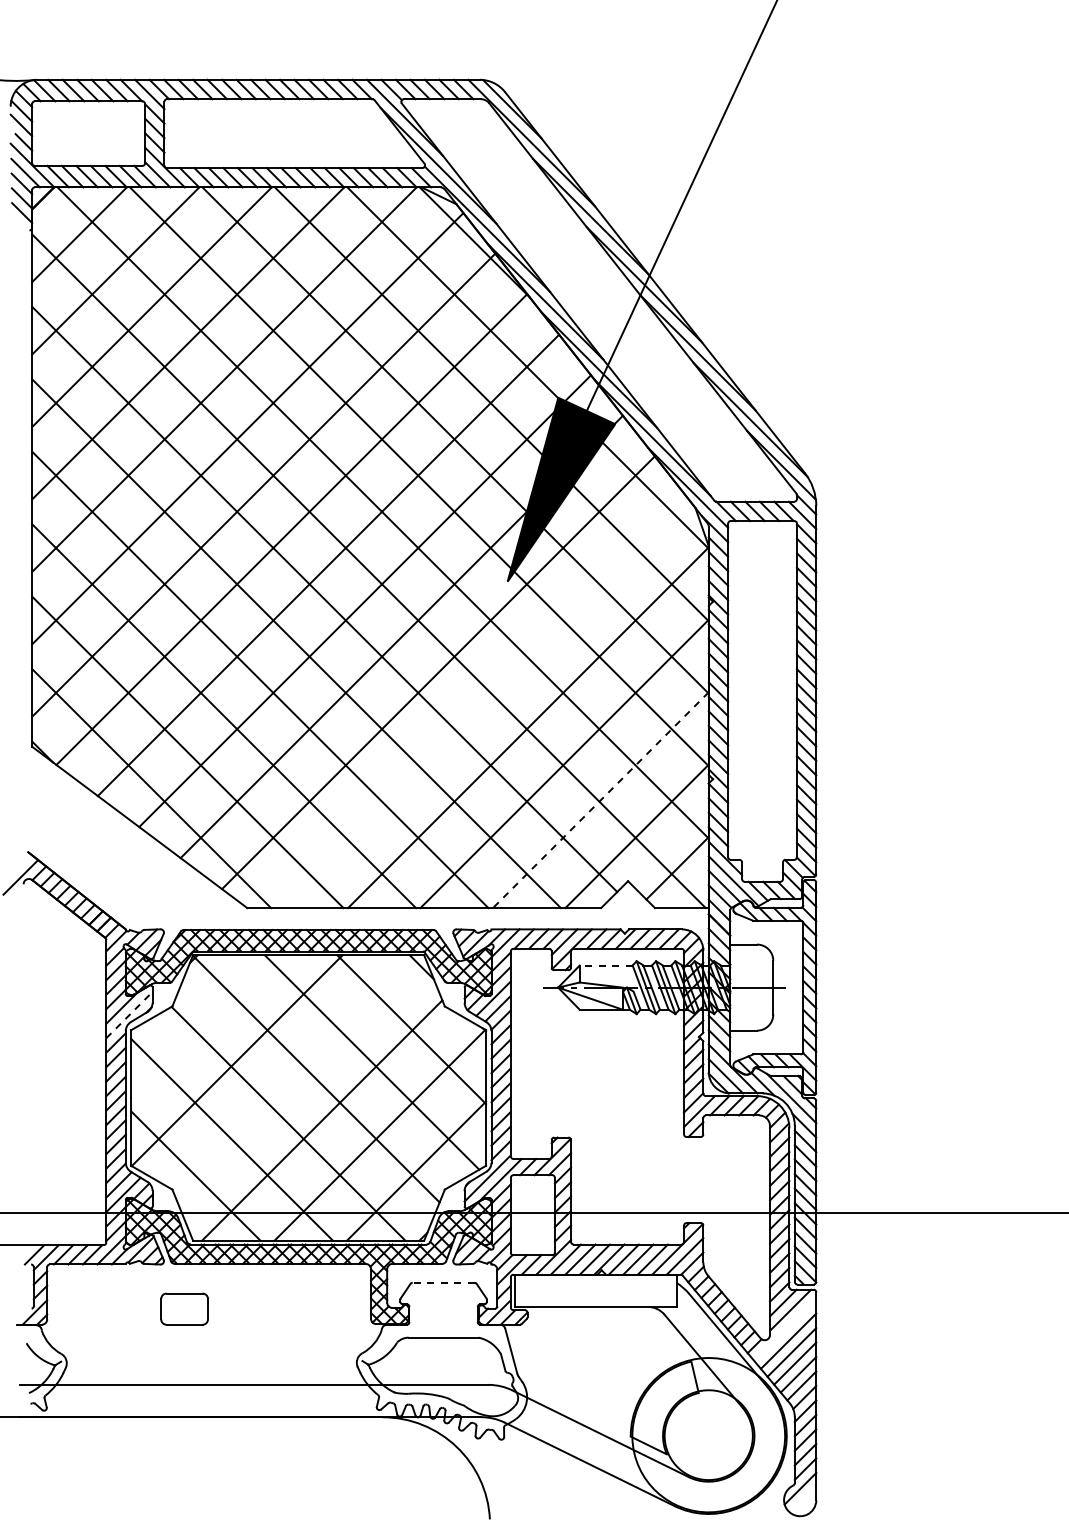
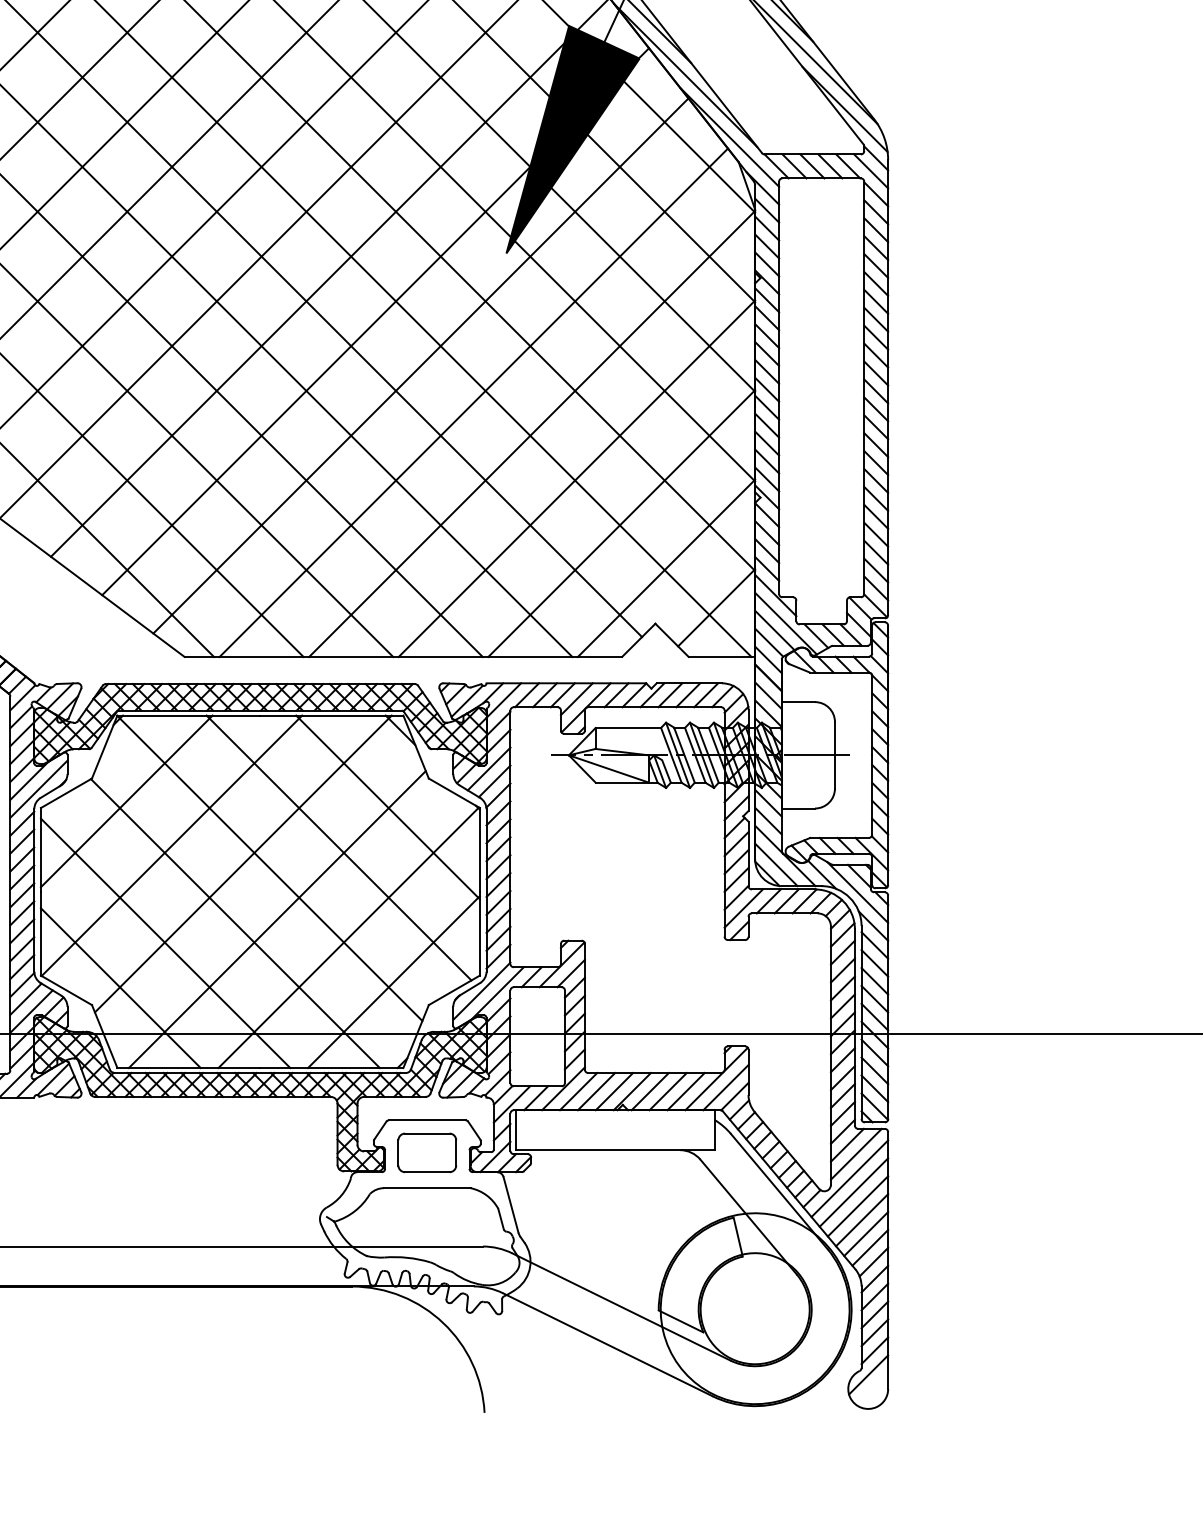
line: (480, 702) -> (472, 402), added
line: (600, 800) -> (621, 523), dashed -> solid
line: (605, 965) -> (627, 727), dashed -> solid
line: (129, 1015) -> (38, 789), dashed -> solid
line: (200, 1024) -> (126, 800), added
line: (294, 1075) -> (242, 863), added
line: (443, 1282) -> (427, 1119), dashed -> solid
part: (184, 1308) -> (427, 1152), moved
line: (785, 1330) -> (850, 1179), added

